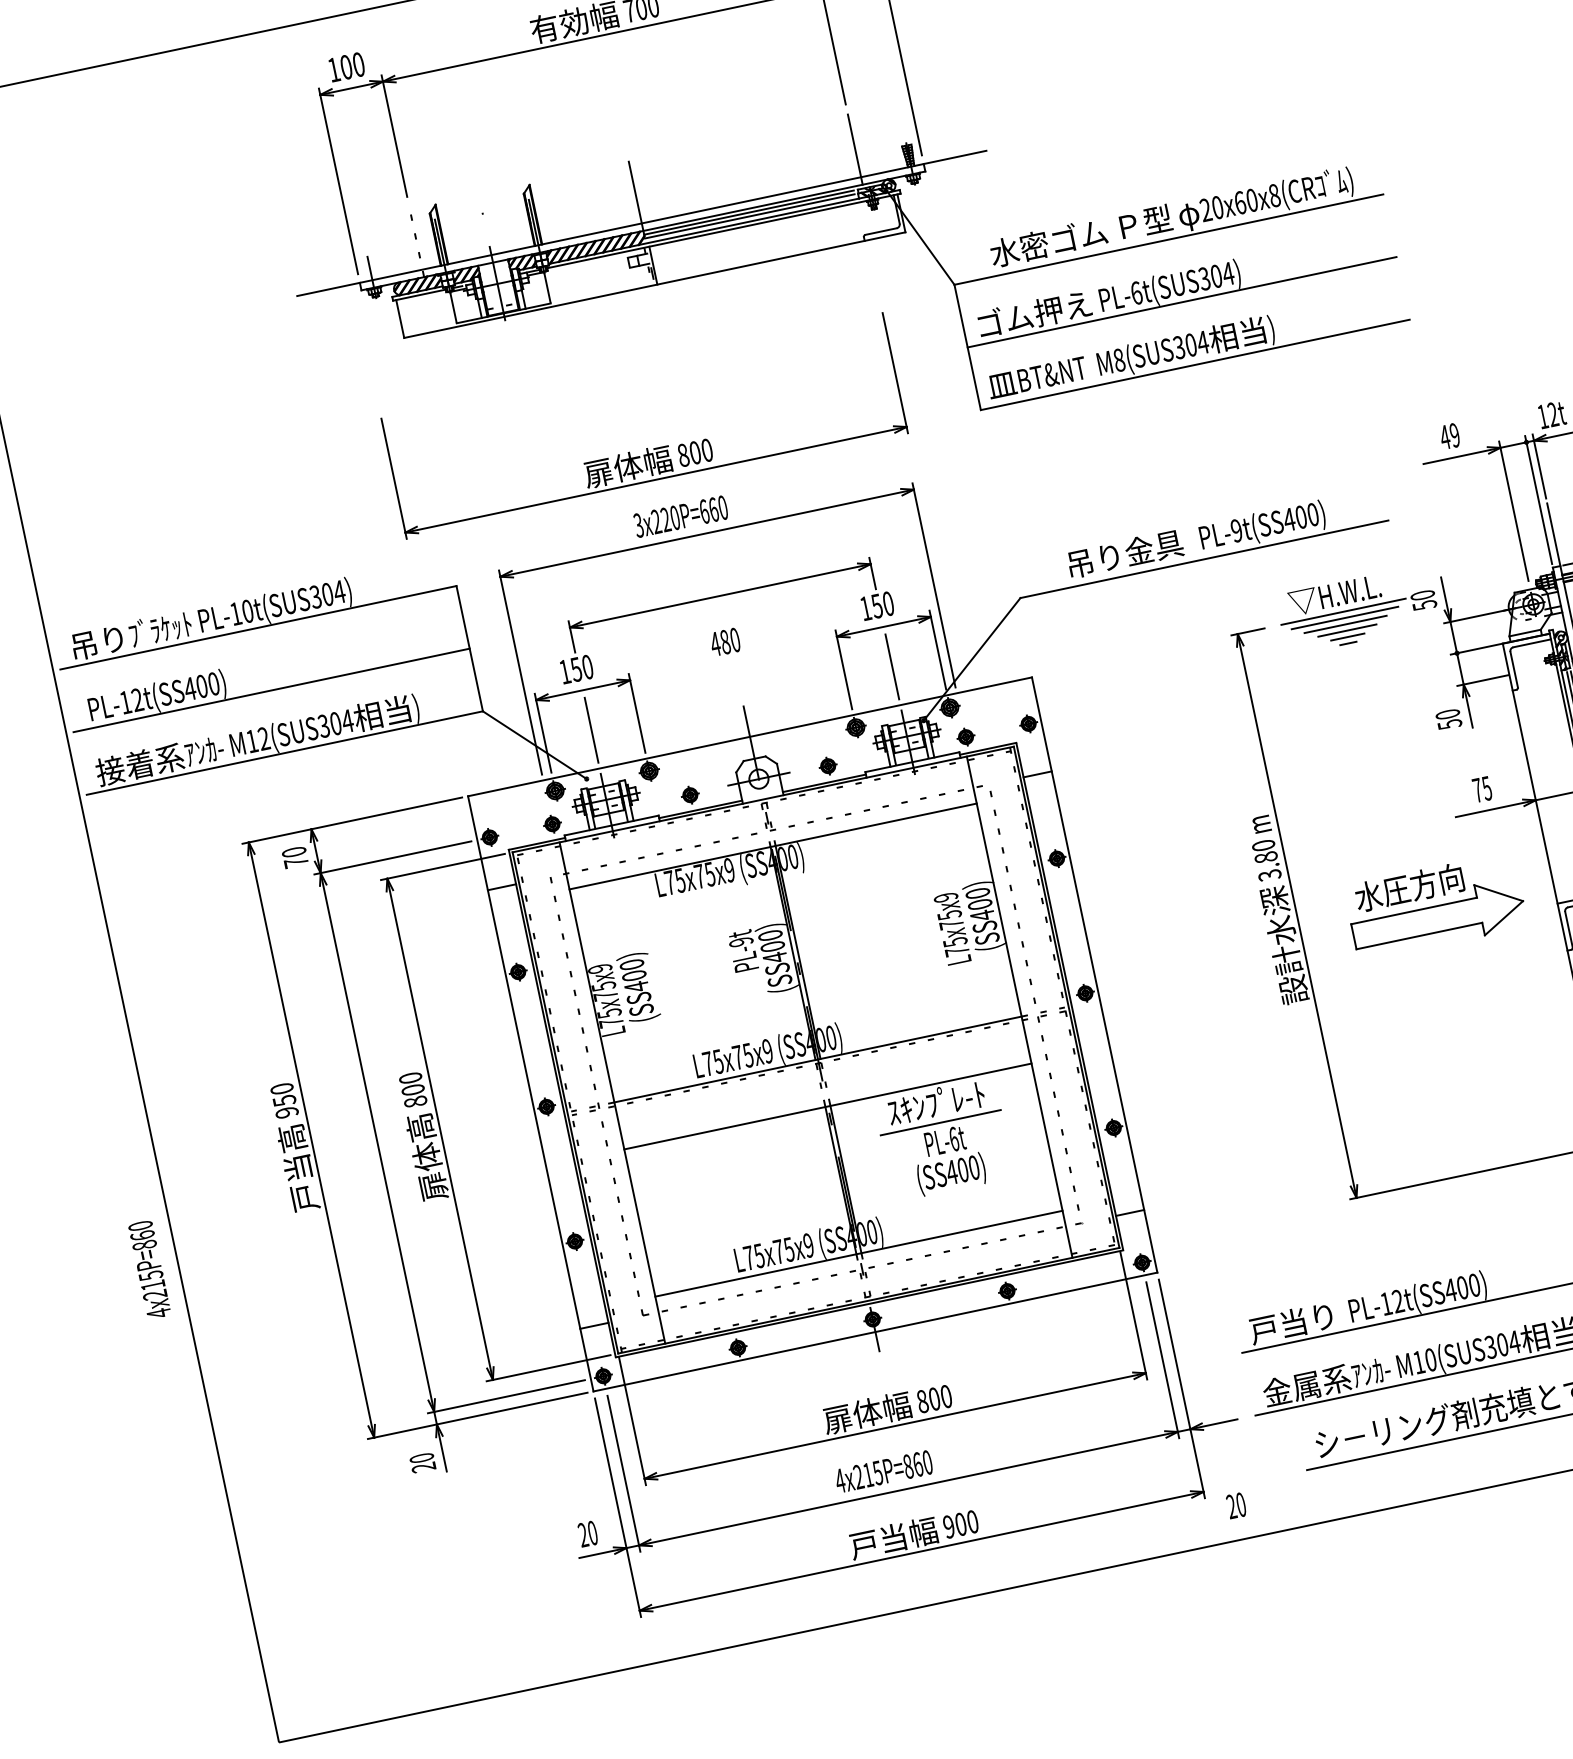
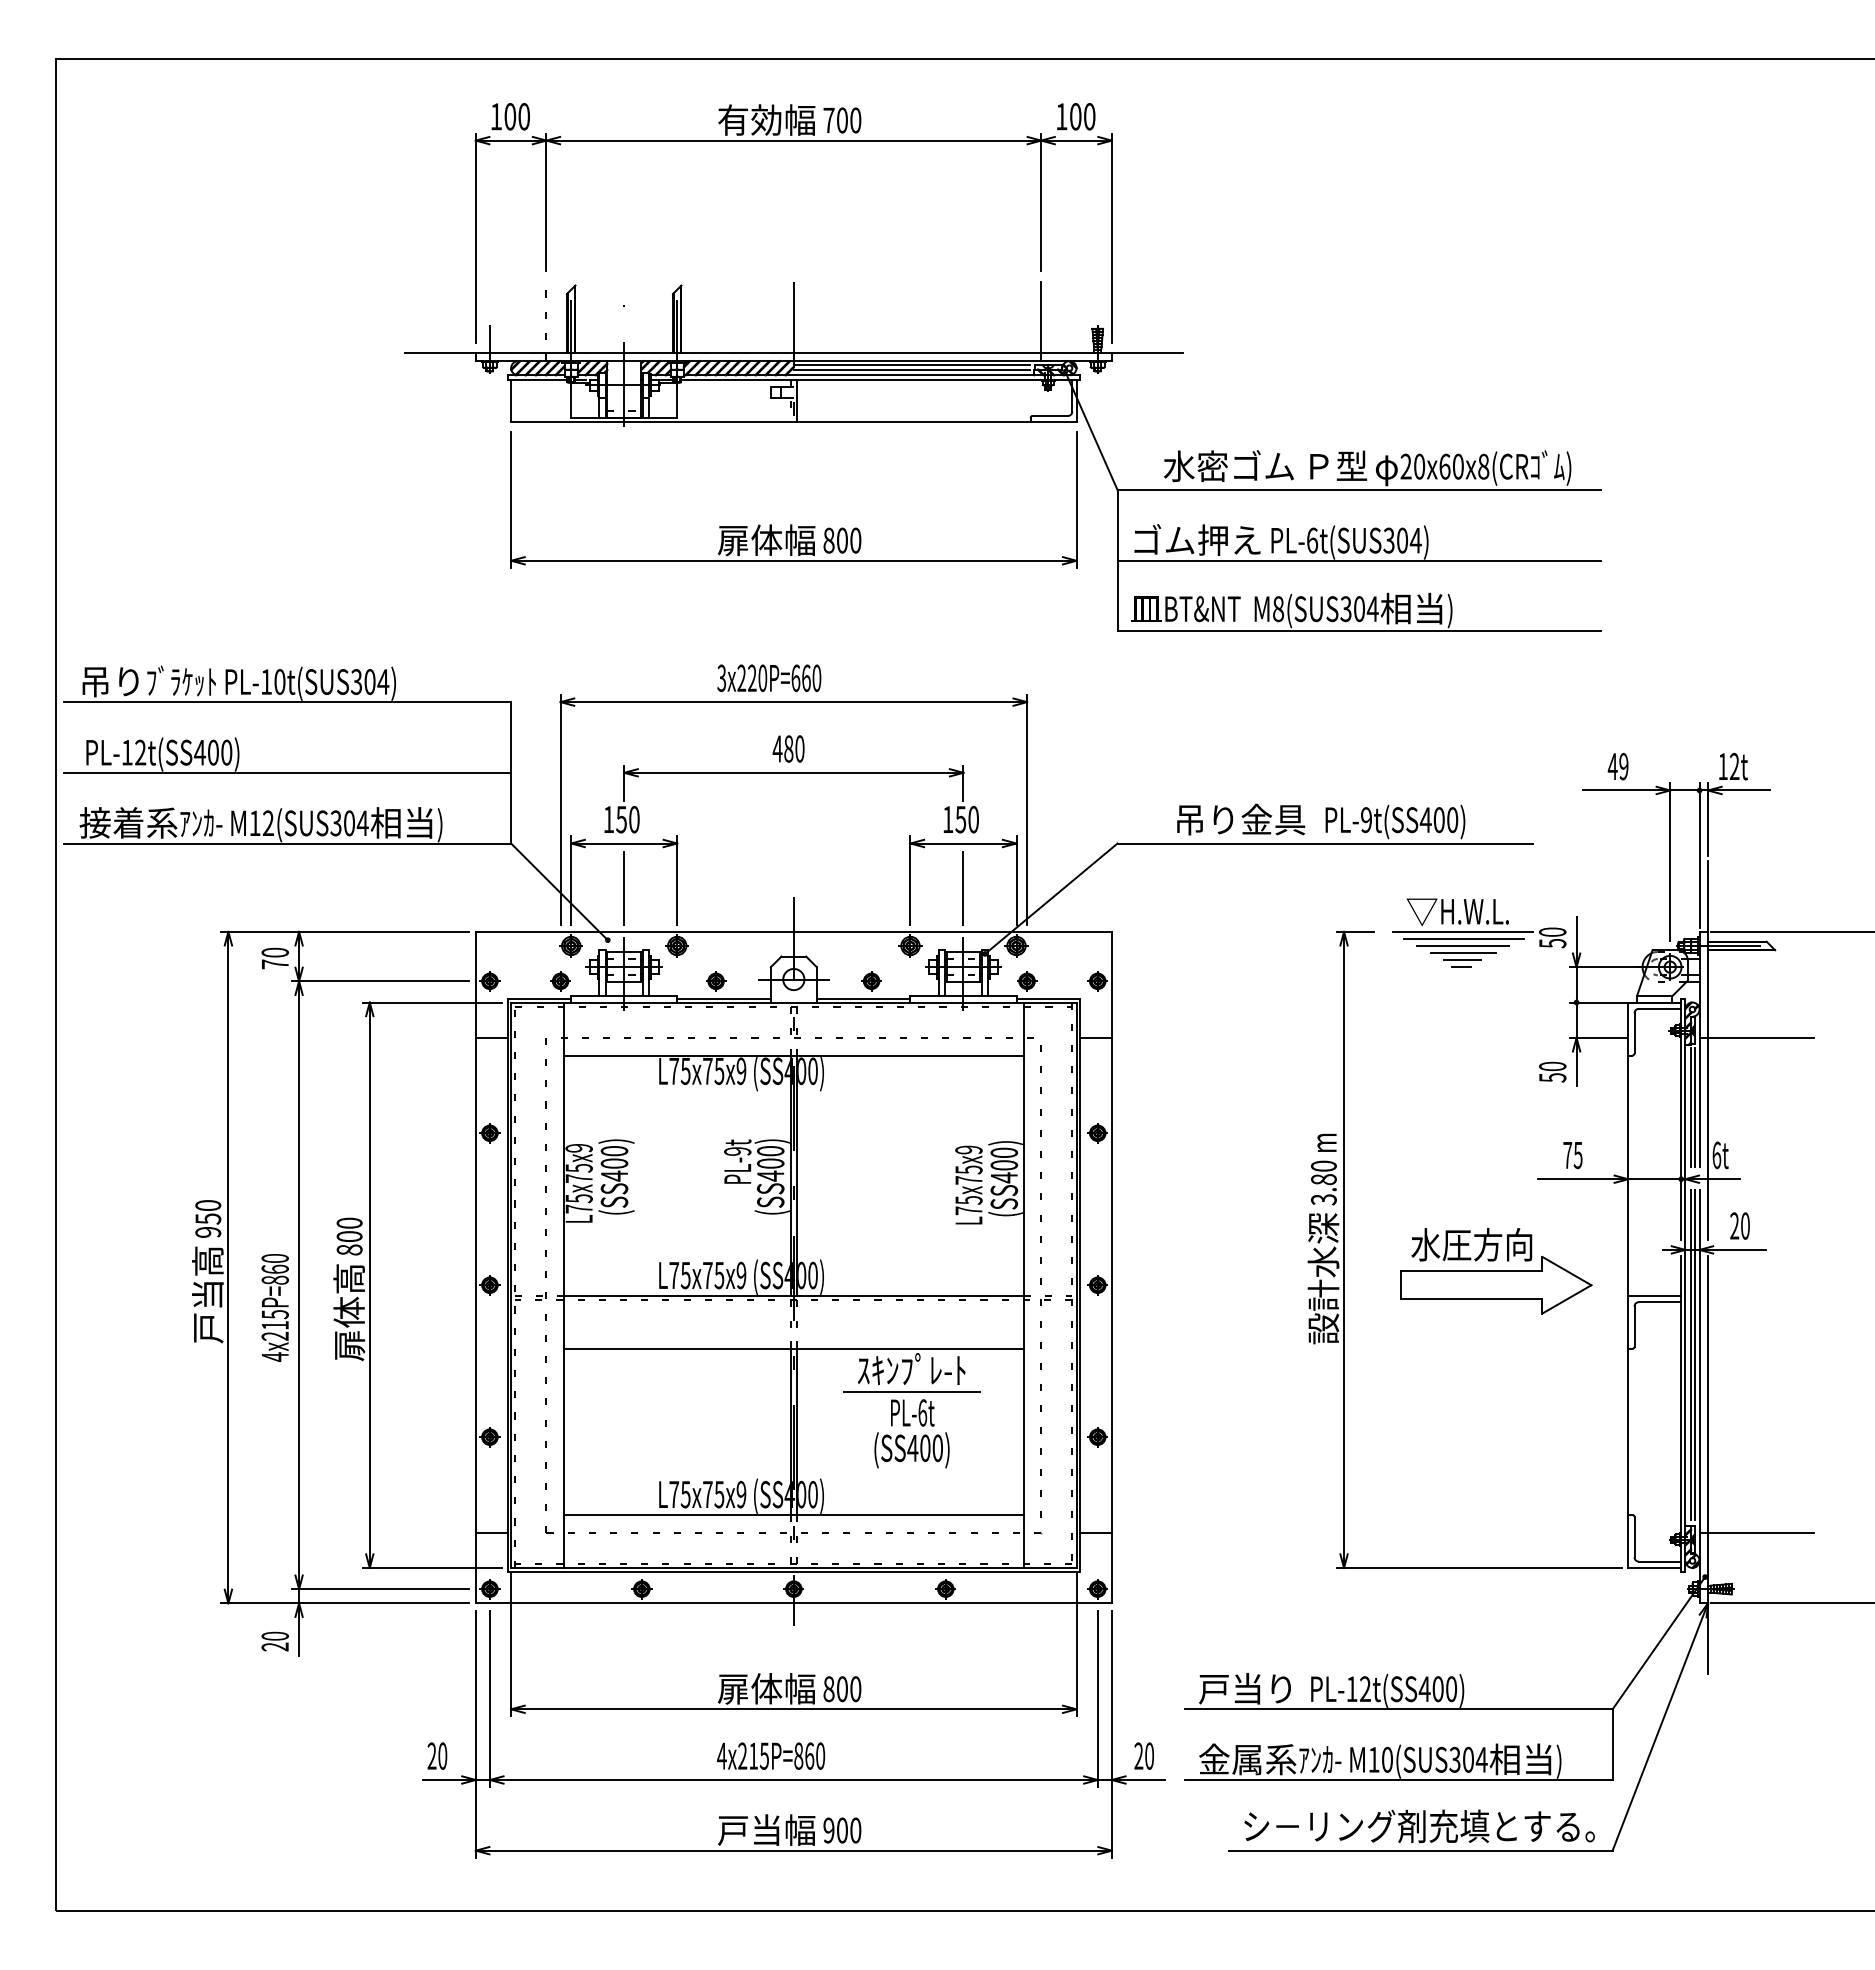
part: (648, 447) -> (792, 524), moved
text: (725, 641) -> (788, 748), moved
text: (149, 1269) -> (274, 1307), moved
text: (1235, 1505) -> (1143, 1755), moved

